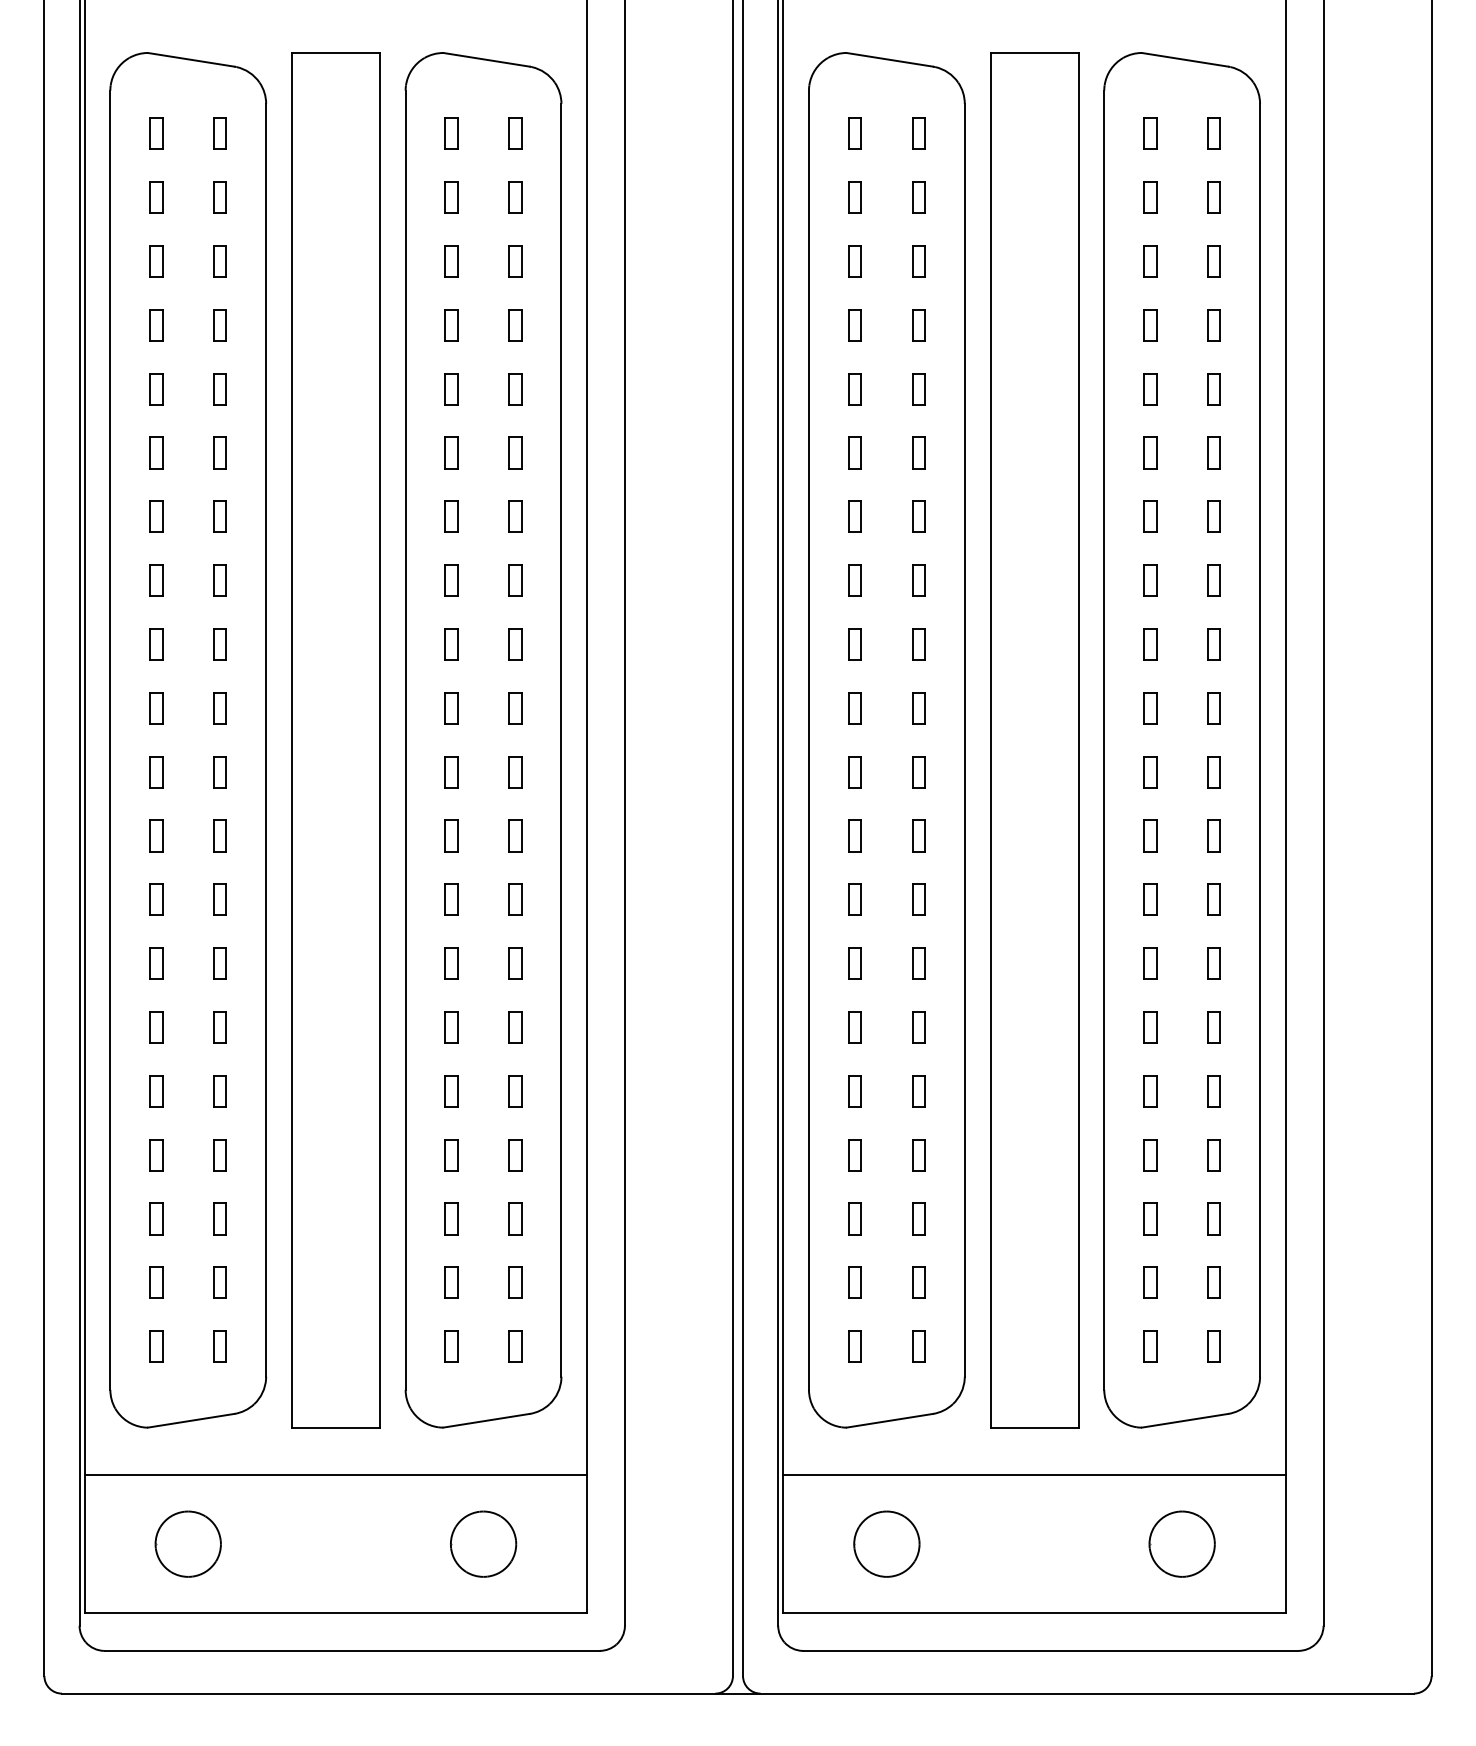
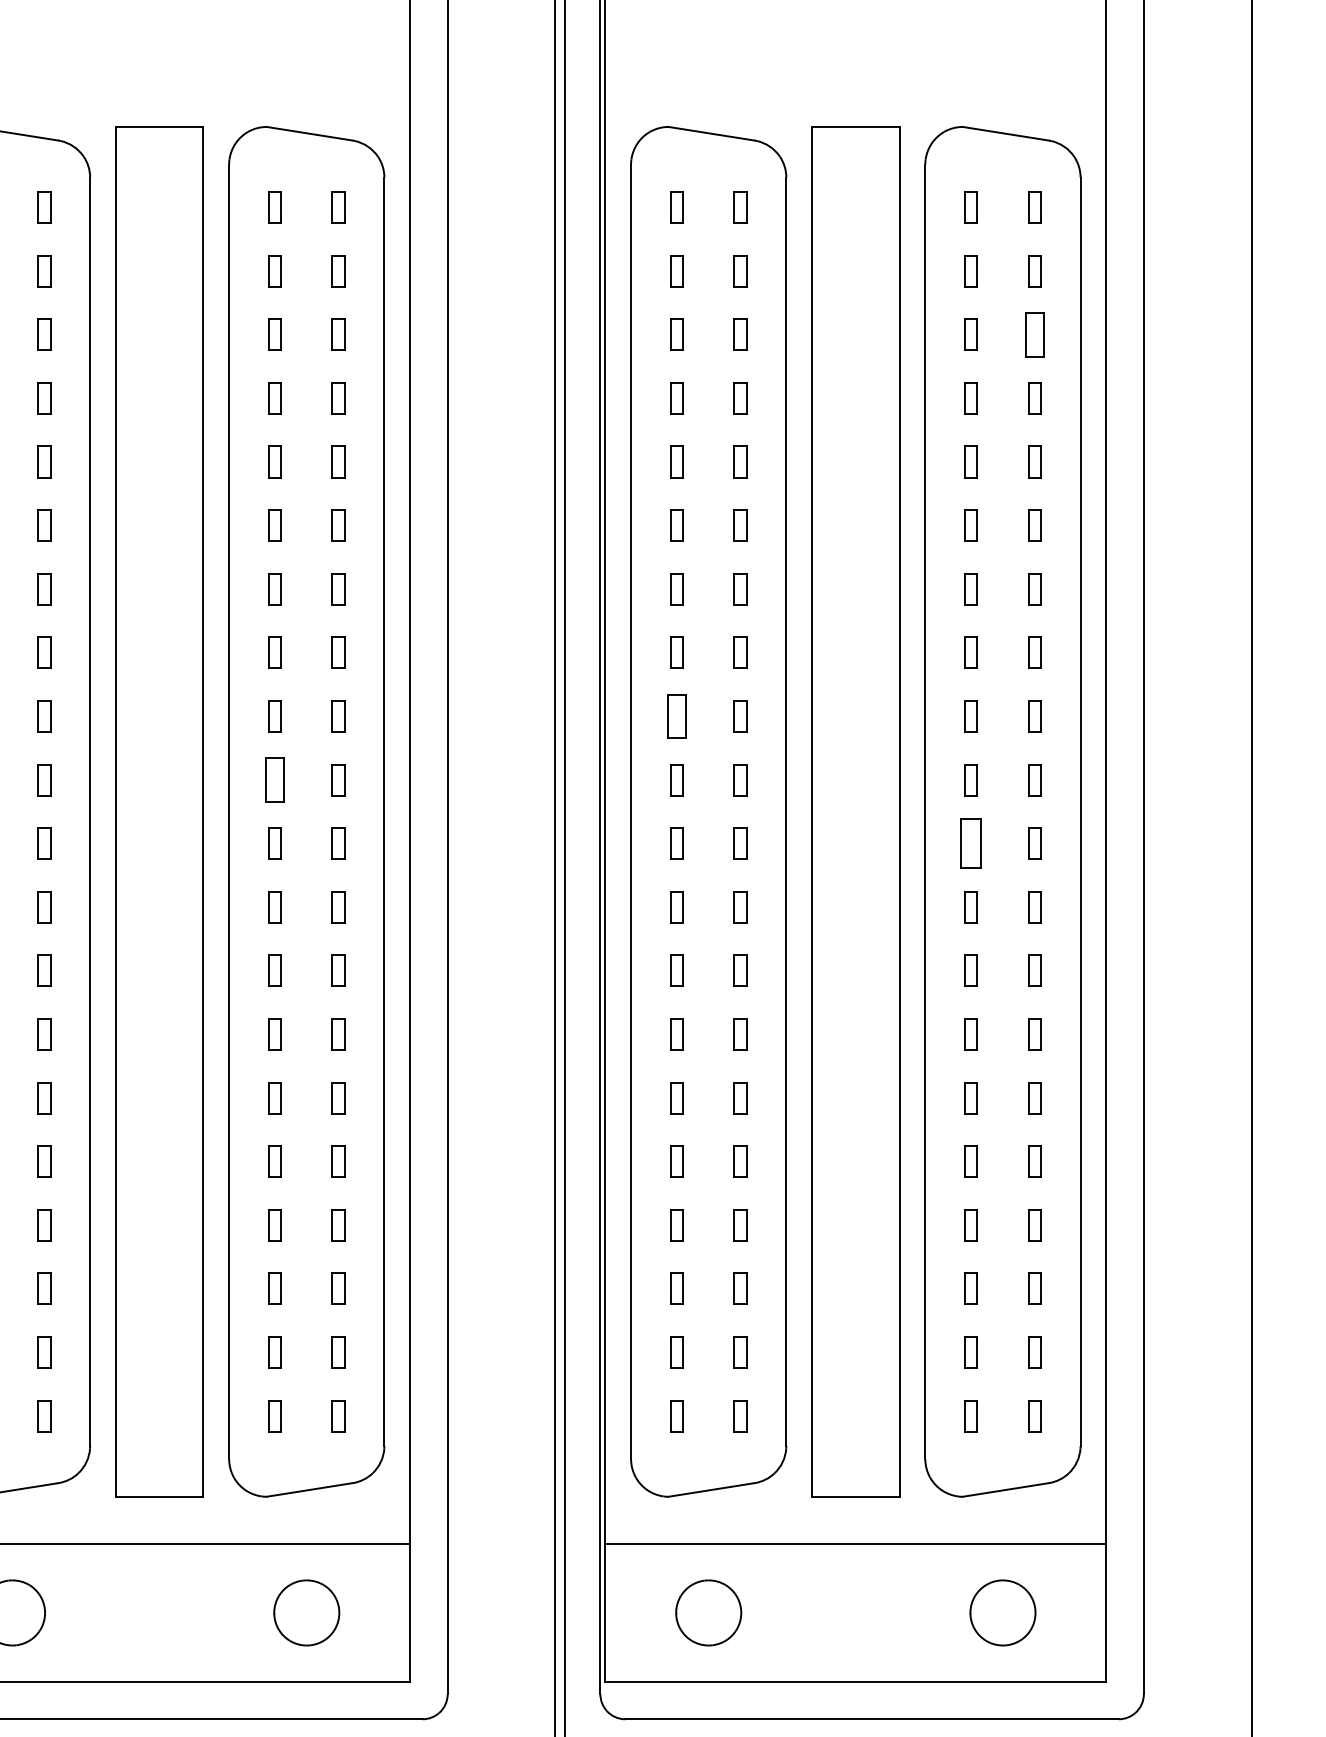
part: (1213, 261) -> (1034, 334), size x1.4
part: (854, 644) -> (676, 716), size x1.4
part: (451, 708) -> (274, 780), size x1.4
part: (1150, 772) -> (971, 843), size x1.6

